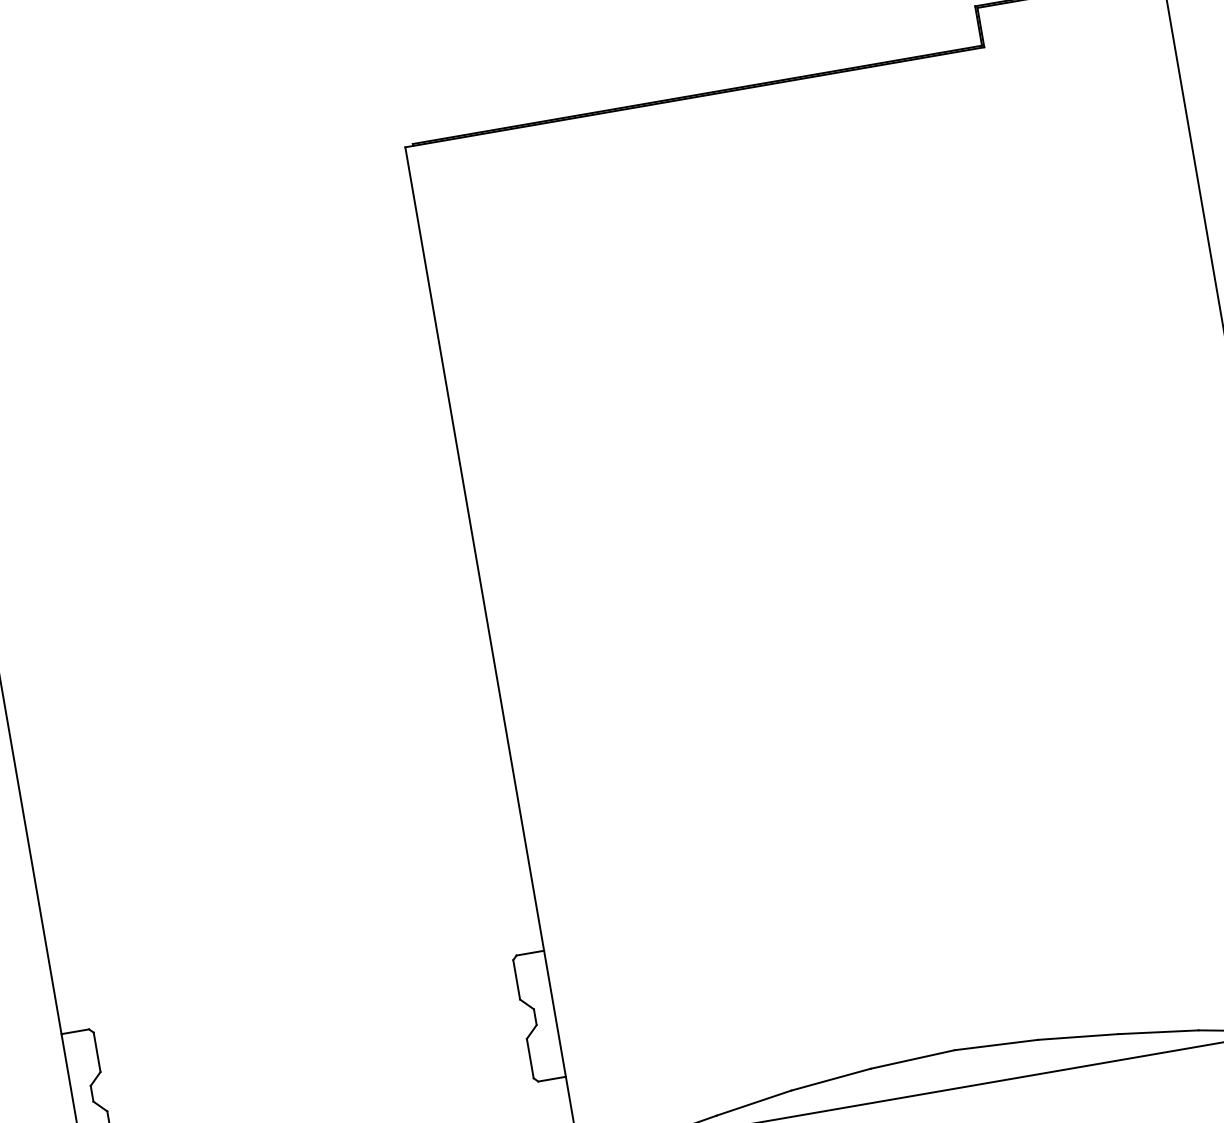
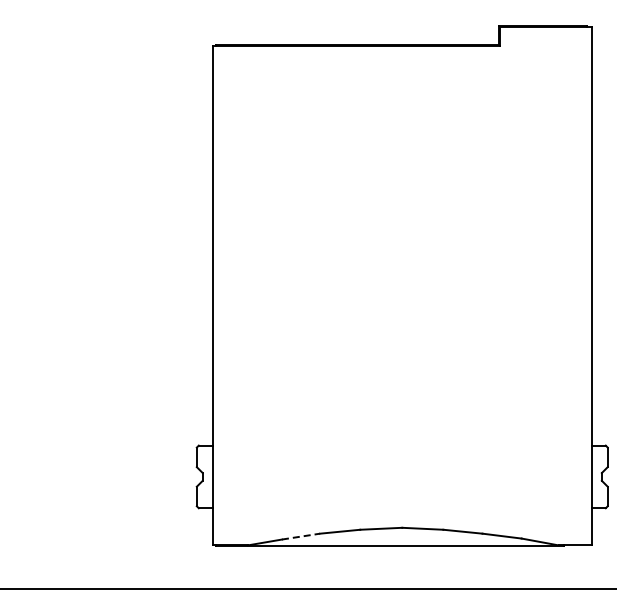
line: (754, 1102) -> (301, 536), solid -> dashed

